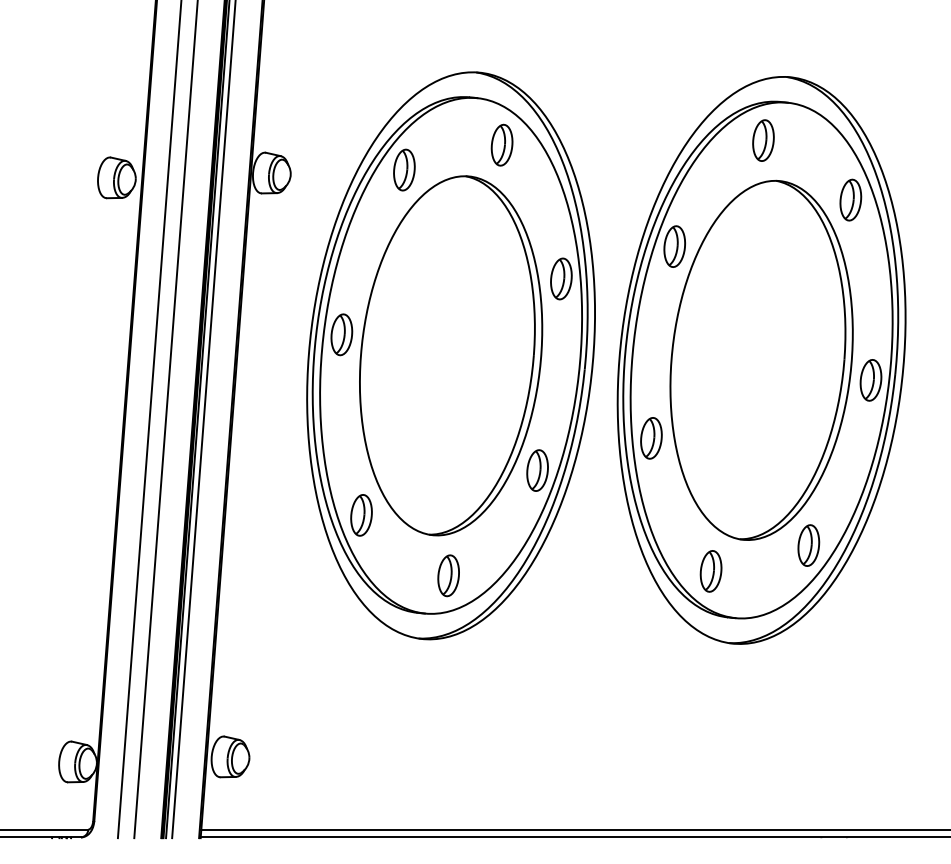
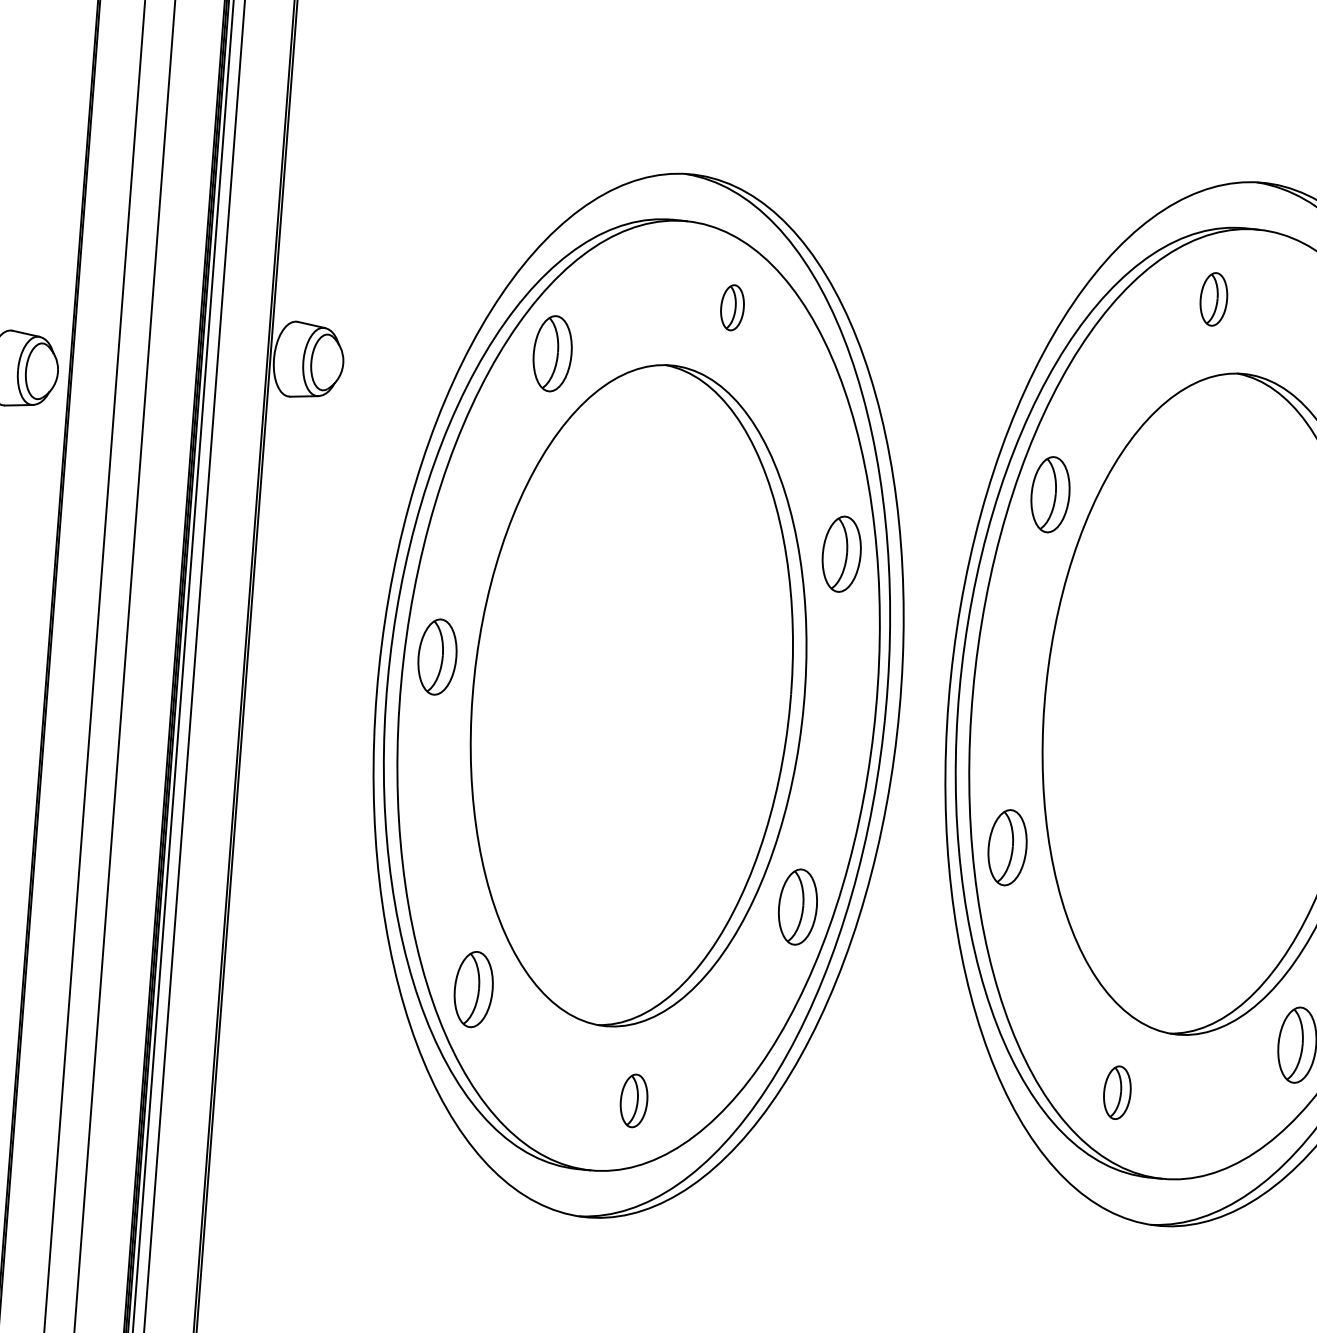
part: (763, 140) -> (1213, 299), size x0.7
part: (501, 144) -> (731, 306), size x0.6
part: (710, 571) -> (1116, 1092), size x0.7
part: (448, 575) -> (633, 1100), size x0.7

